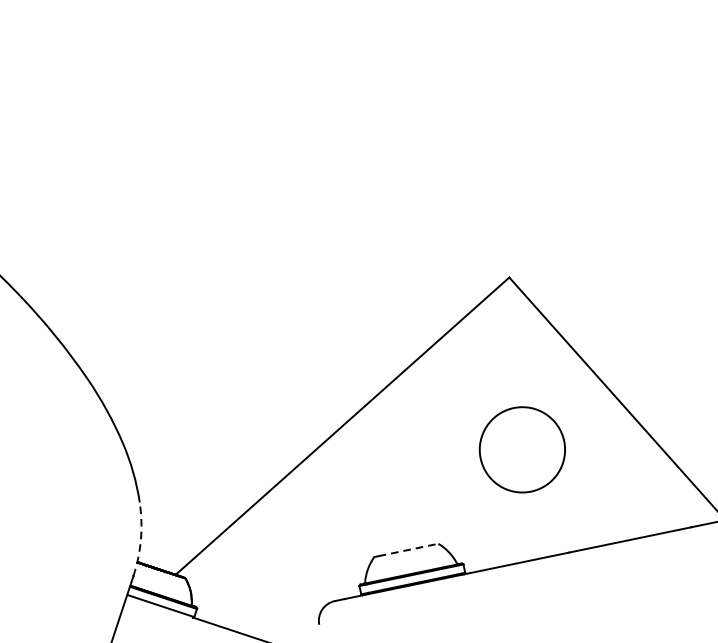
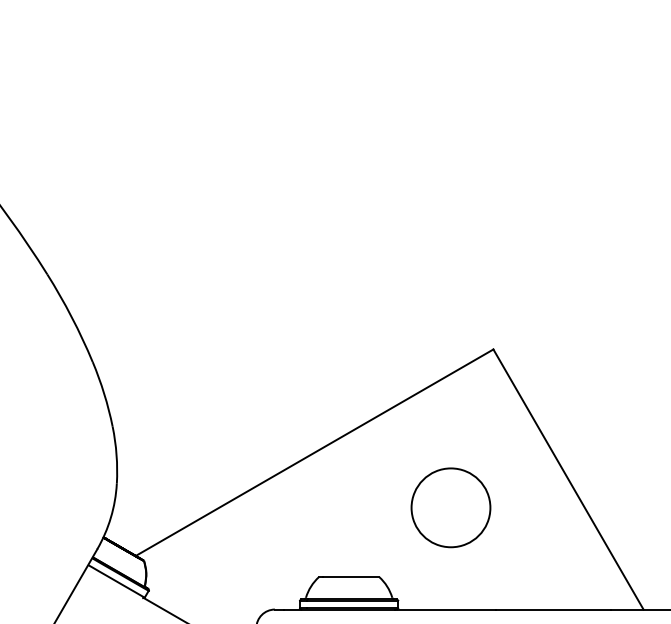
circle: (521, 449) -> (450, 507), moved
arc: (140, 539) -> (110, 517), dashed -> solid
line: (408, 550) -> (351, 577), dashed -> solid

